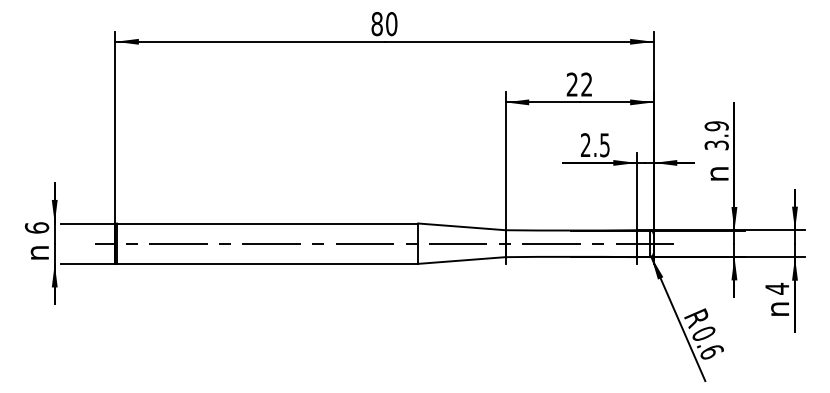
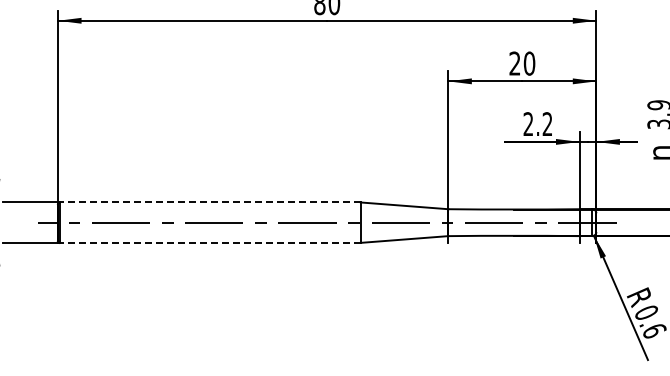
text: (586, 84) -> (529, 63), 22 -> 20
text: (604, 145) -> (547, 124), 2.5 -> 2.2
line: (267, 223) -> (210, 202), solid -> dashed
line: (267, 263) -> (210, 242), solid -> dashed

